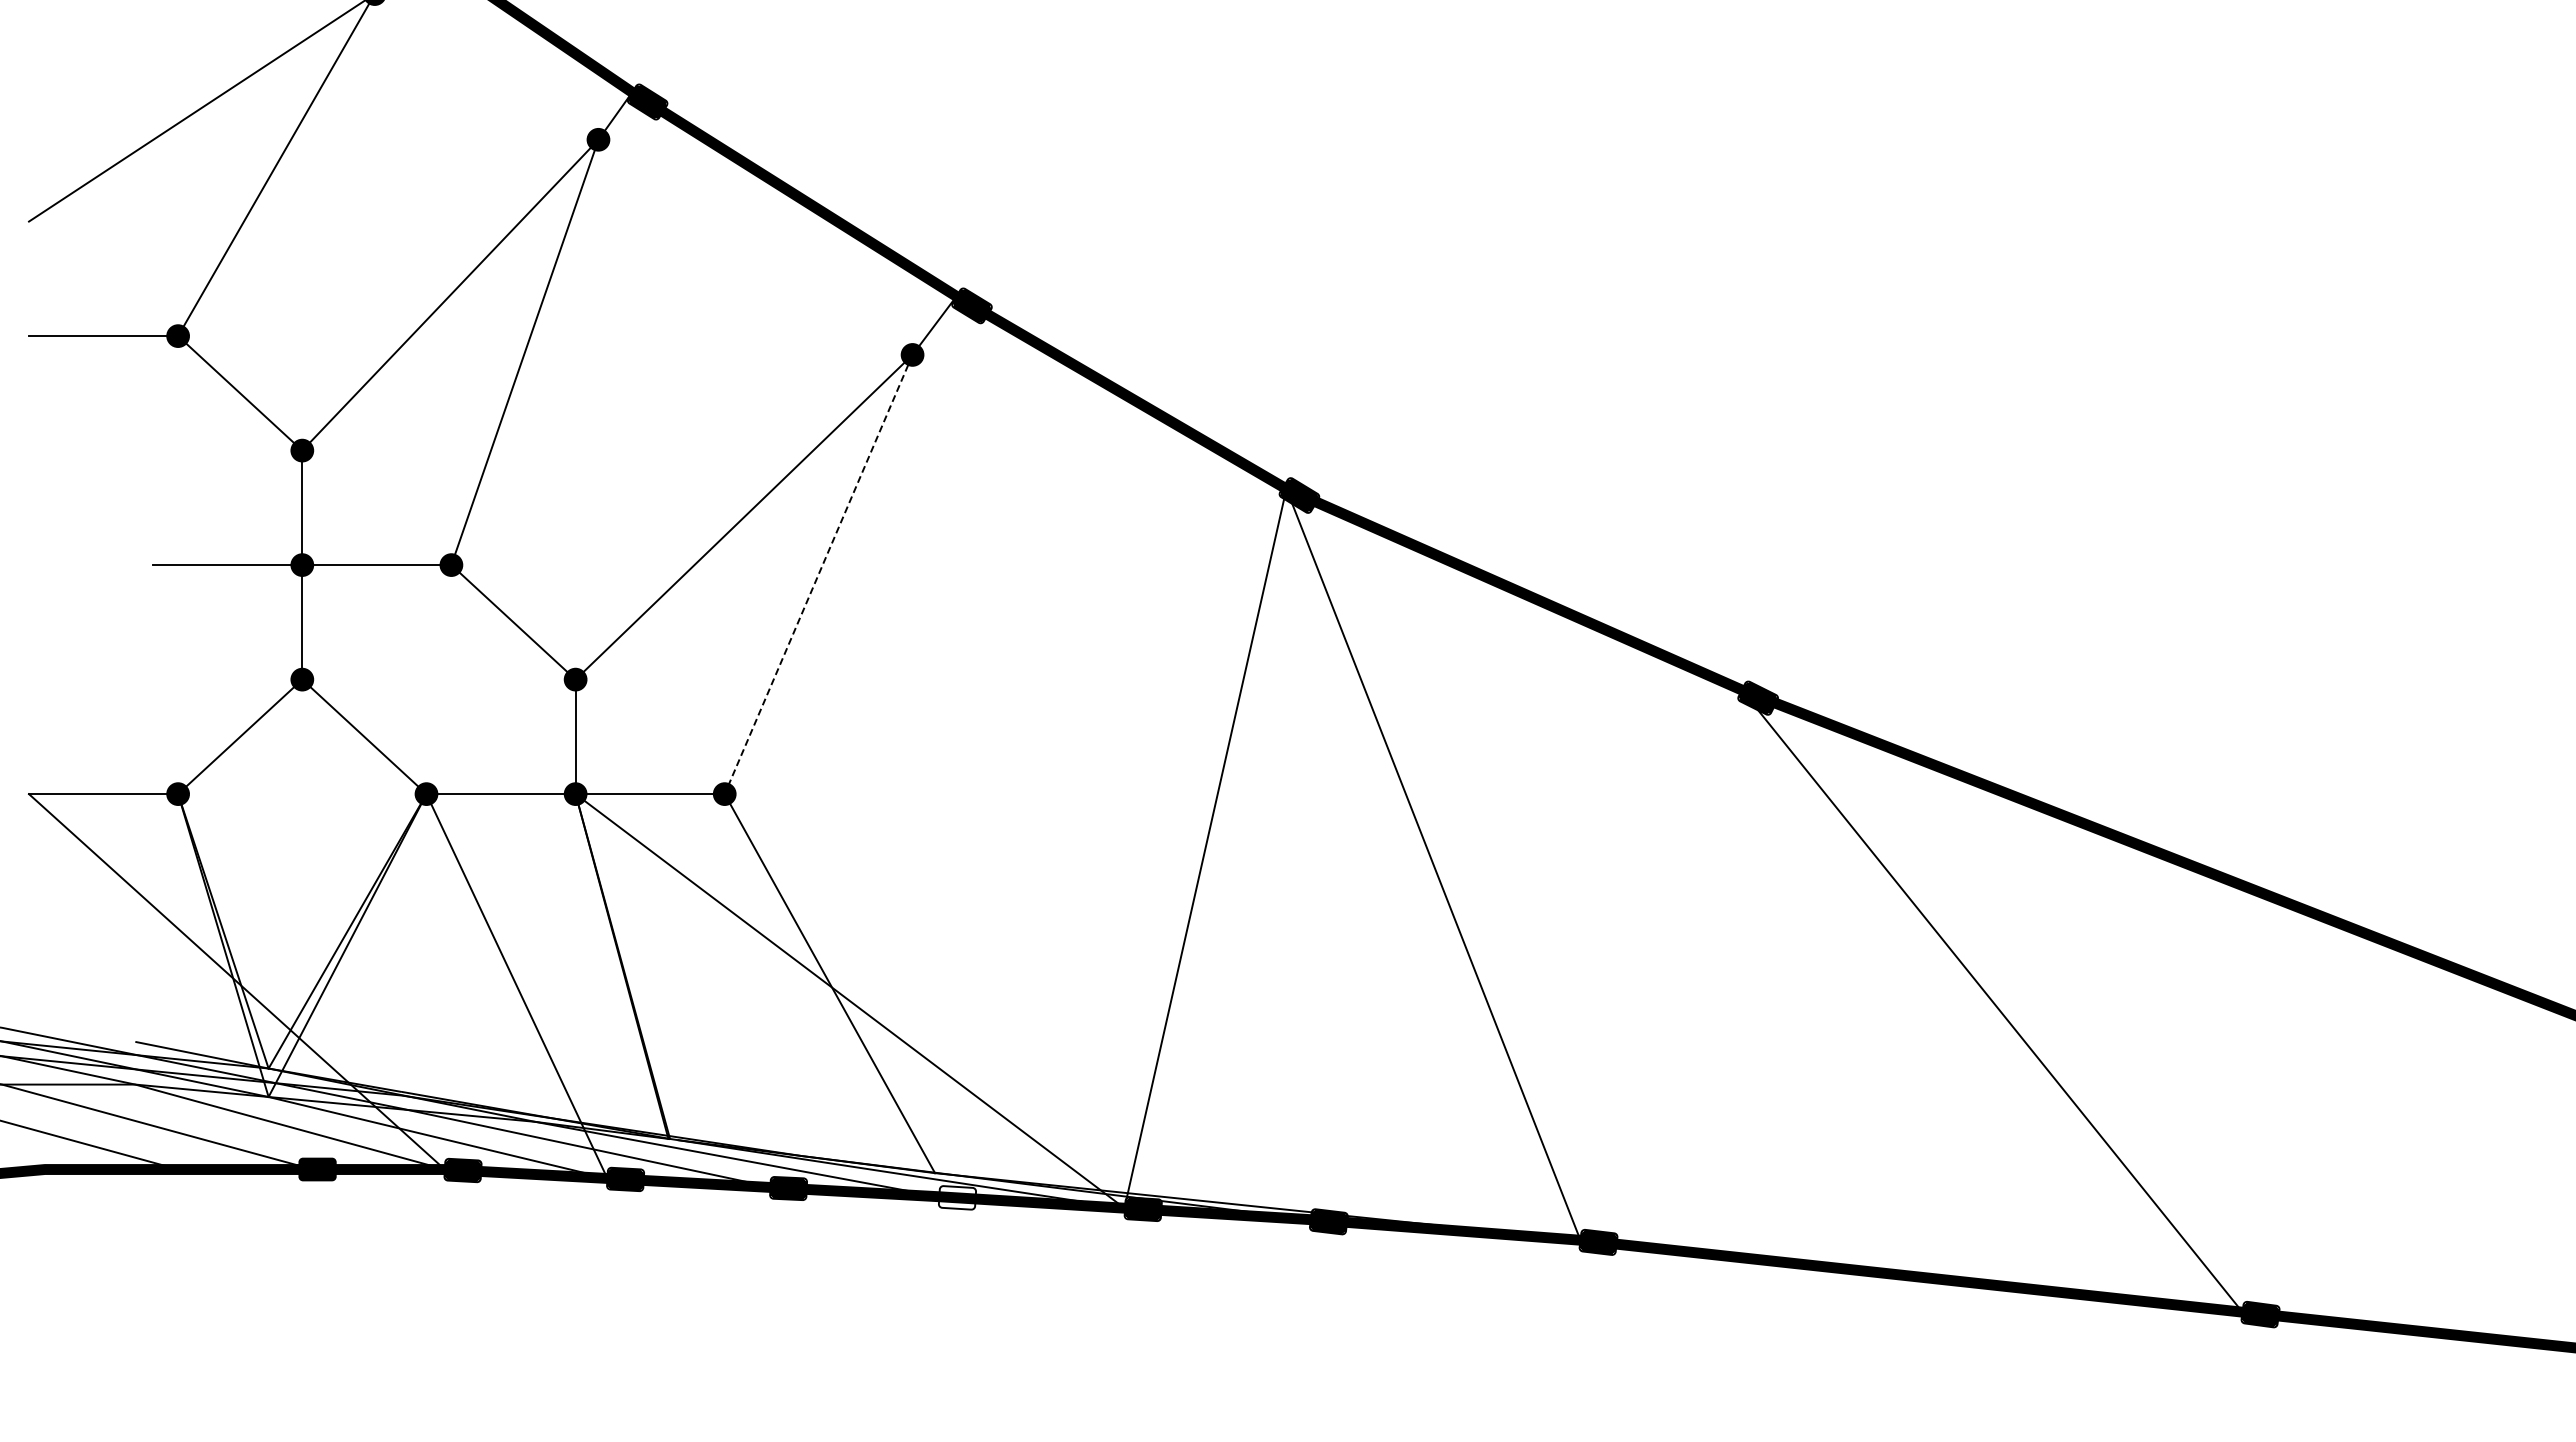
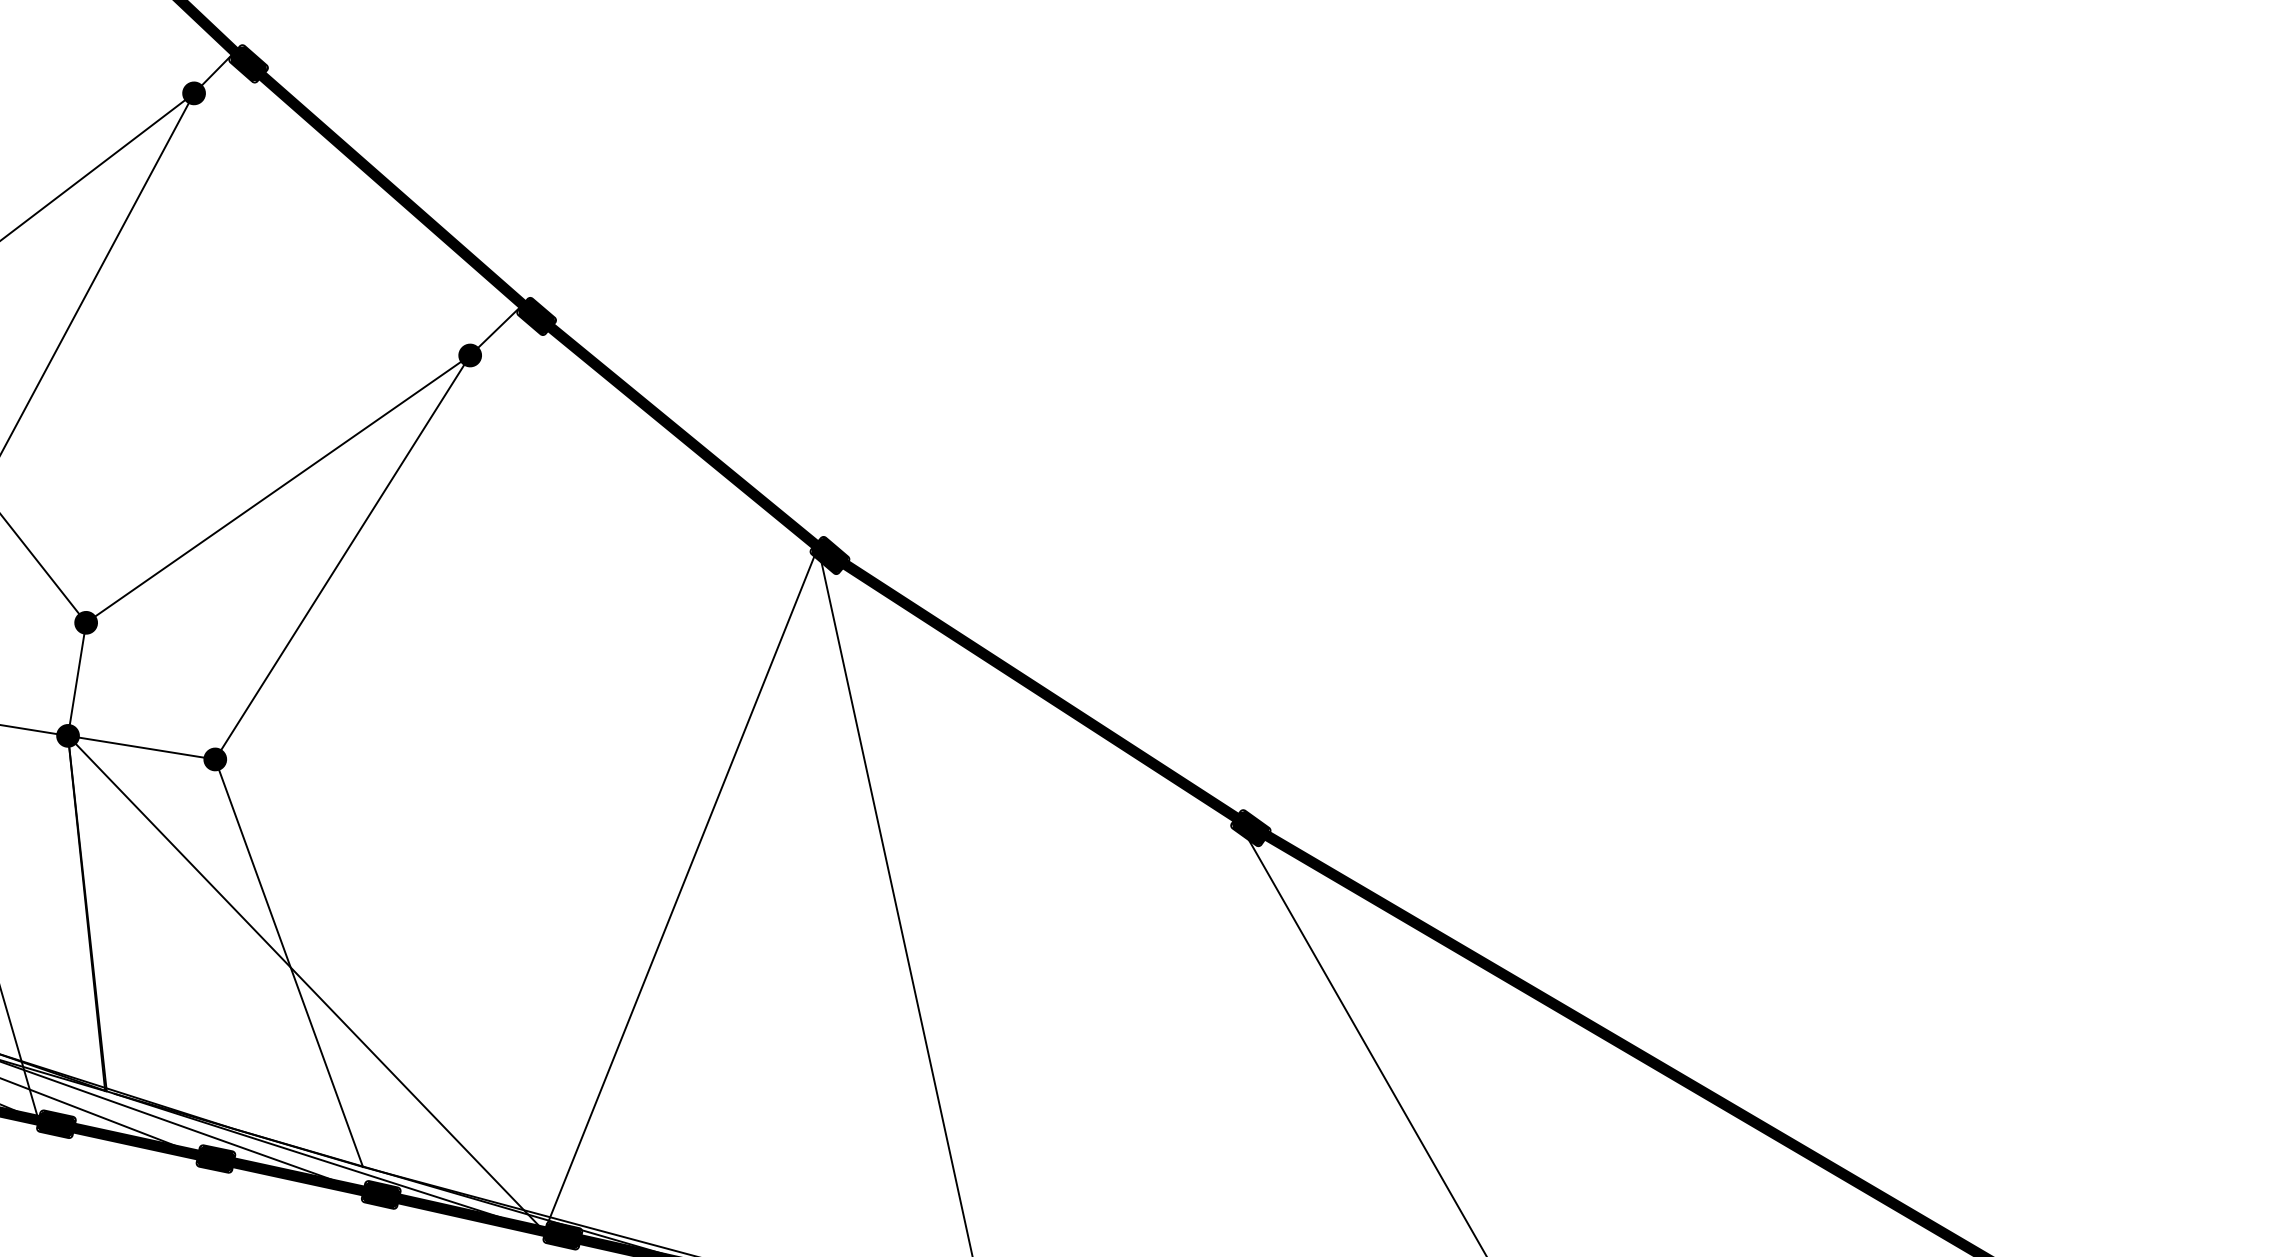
line: (818, 574) -> (342, 557), dashed -> solid
fill: (957, 1197) -> (381, 1194), added

